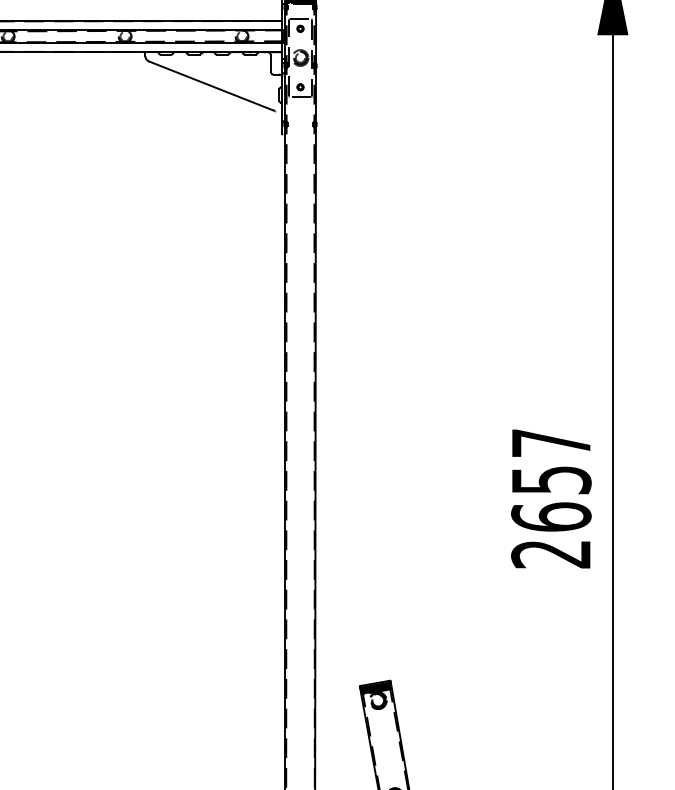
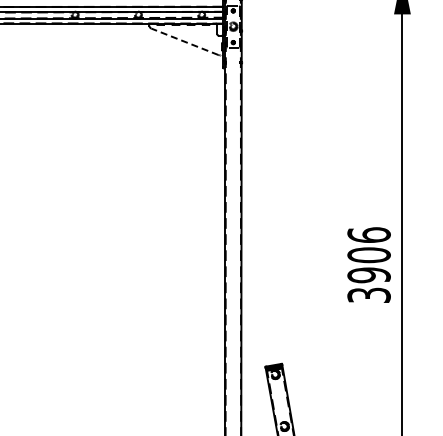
line: (210, 85) -> (184, 41), solid -> dashed
text: (550, 497) -> (368, 264), 2657 -> 3906

